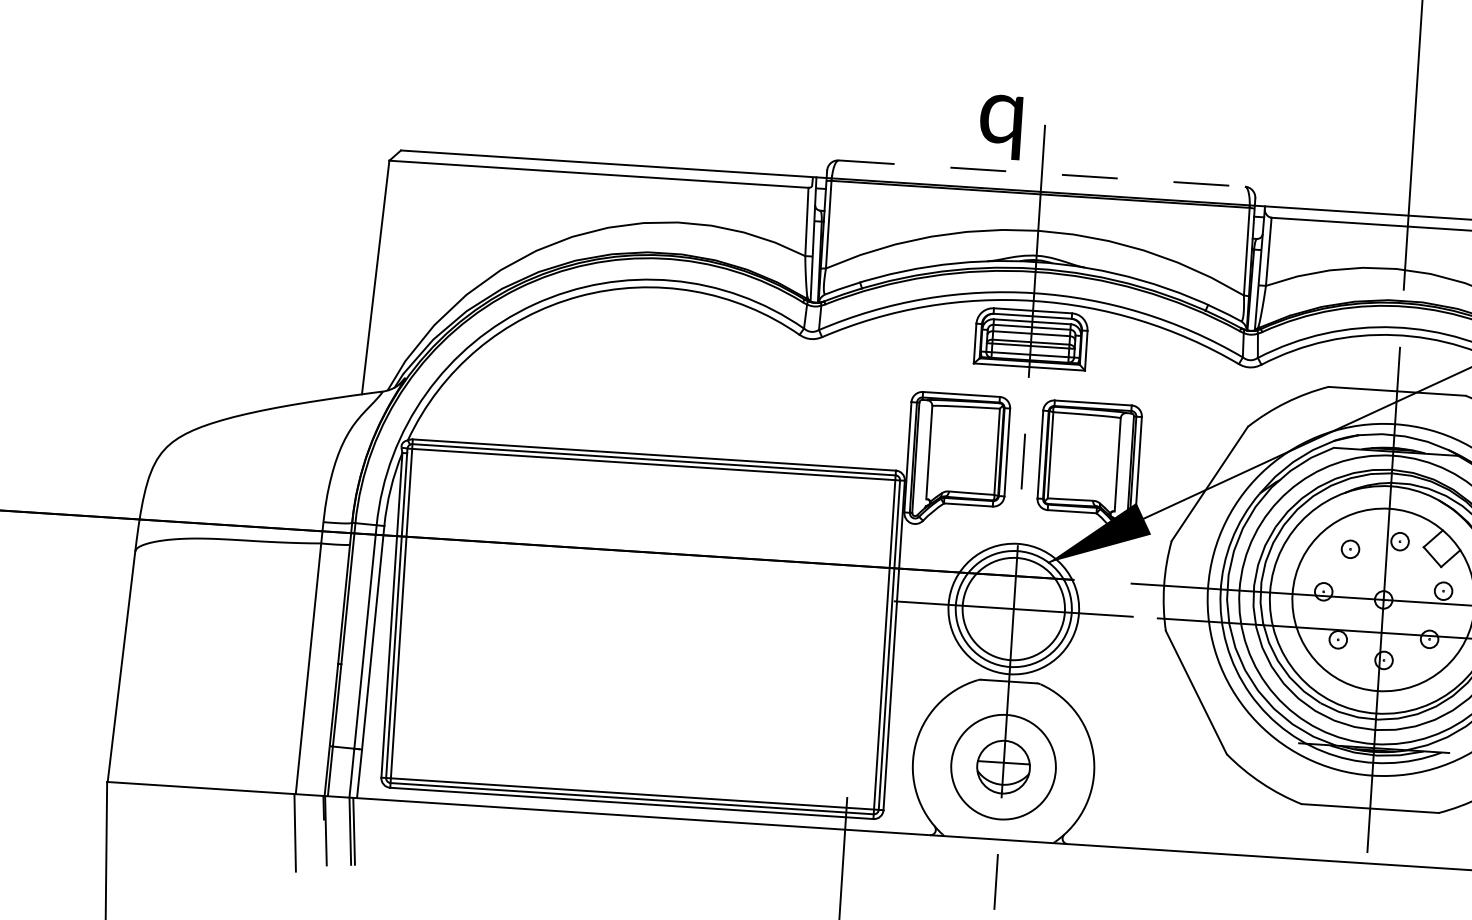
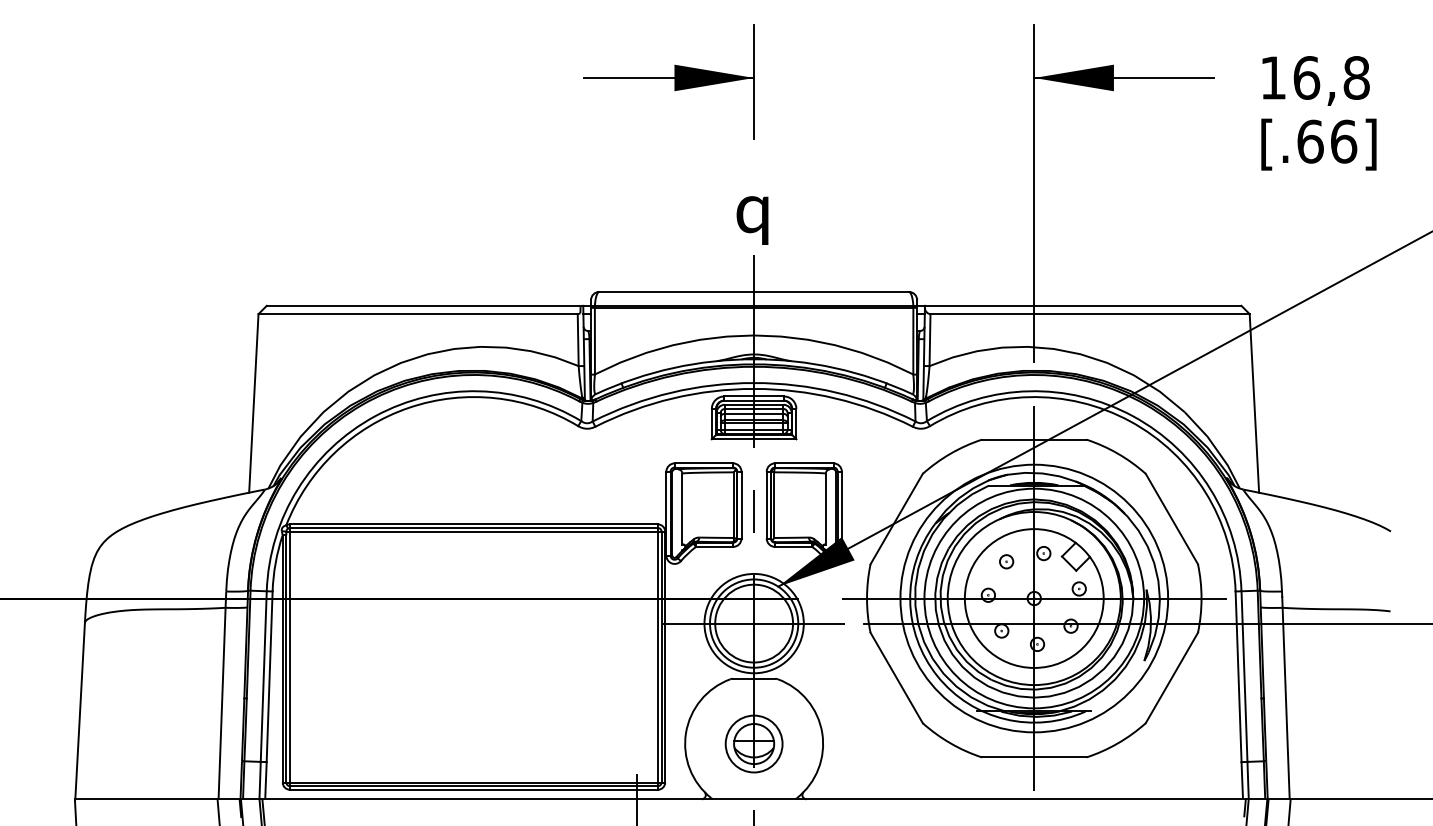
text: (1000, 126) -> (752, 220), moved
line: (1042, 173) -> (754, 291), dashed -> solid
circle: (1002, 766) -> (753, 743), size x0.71

